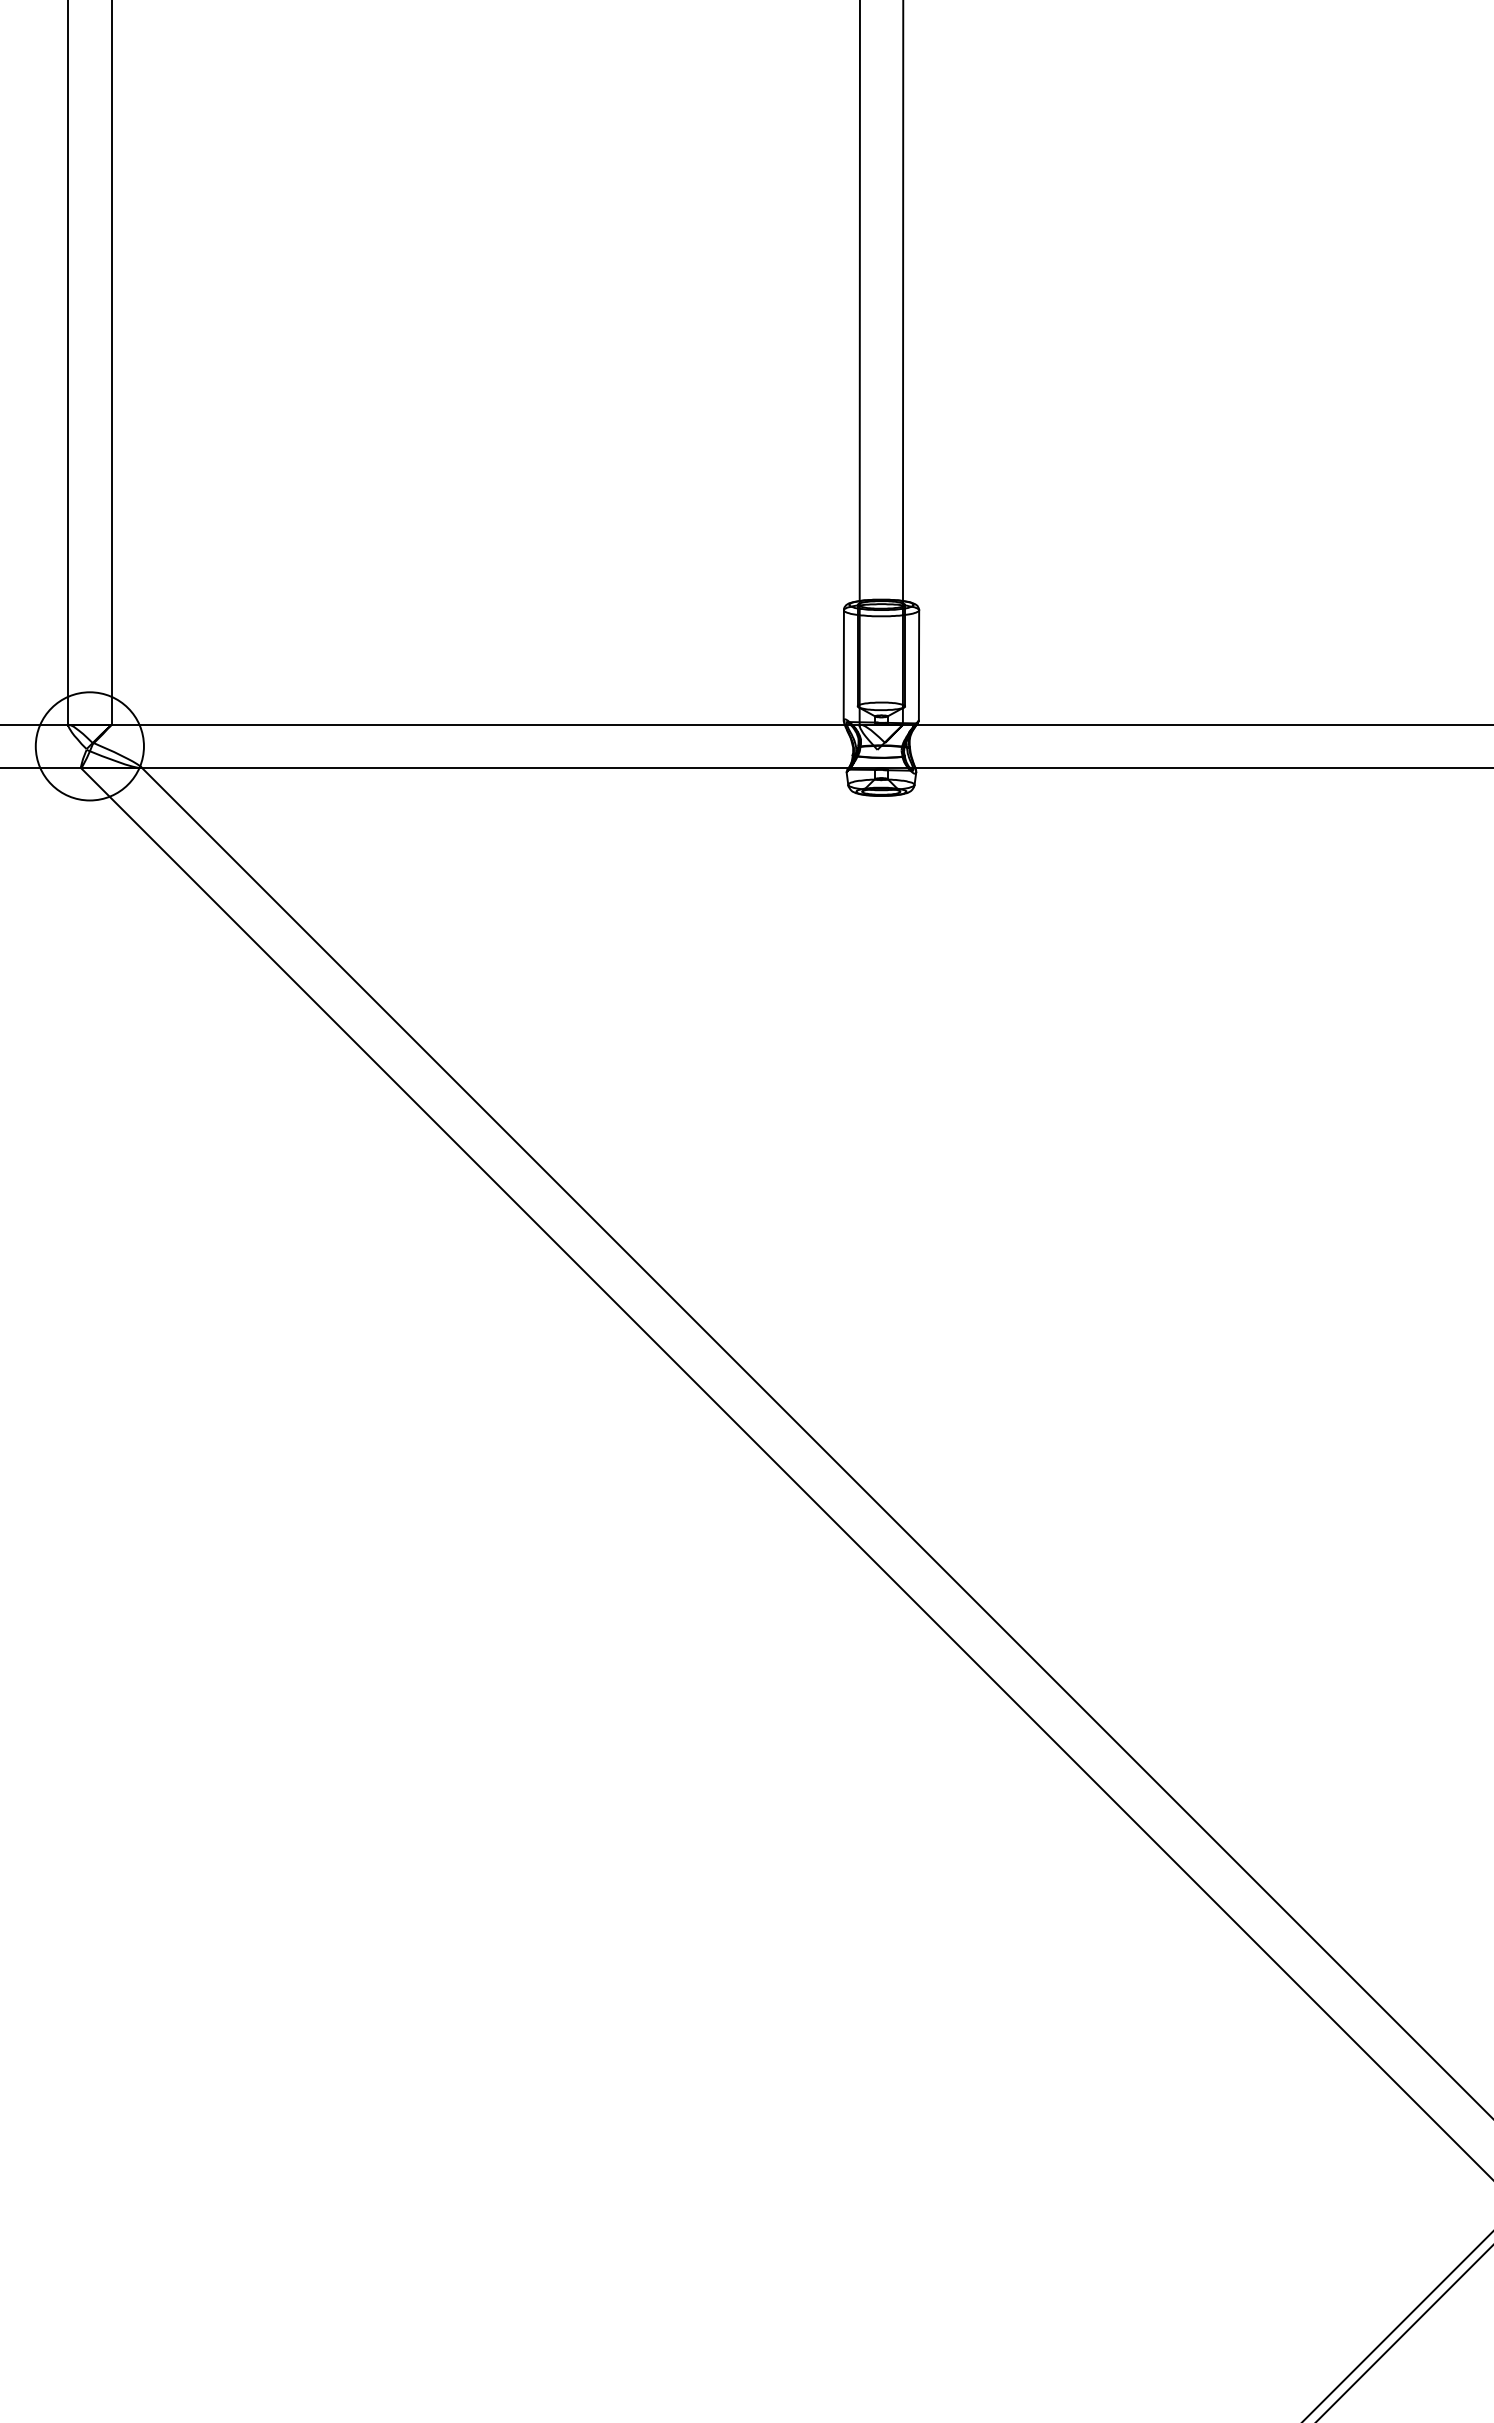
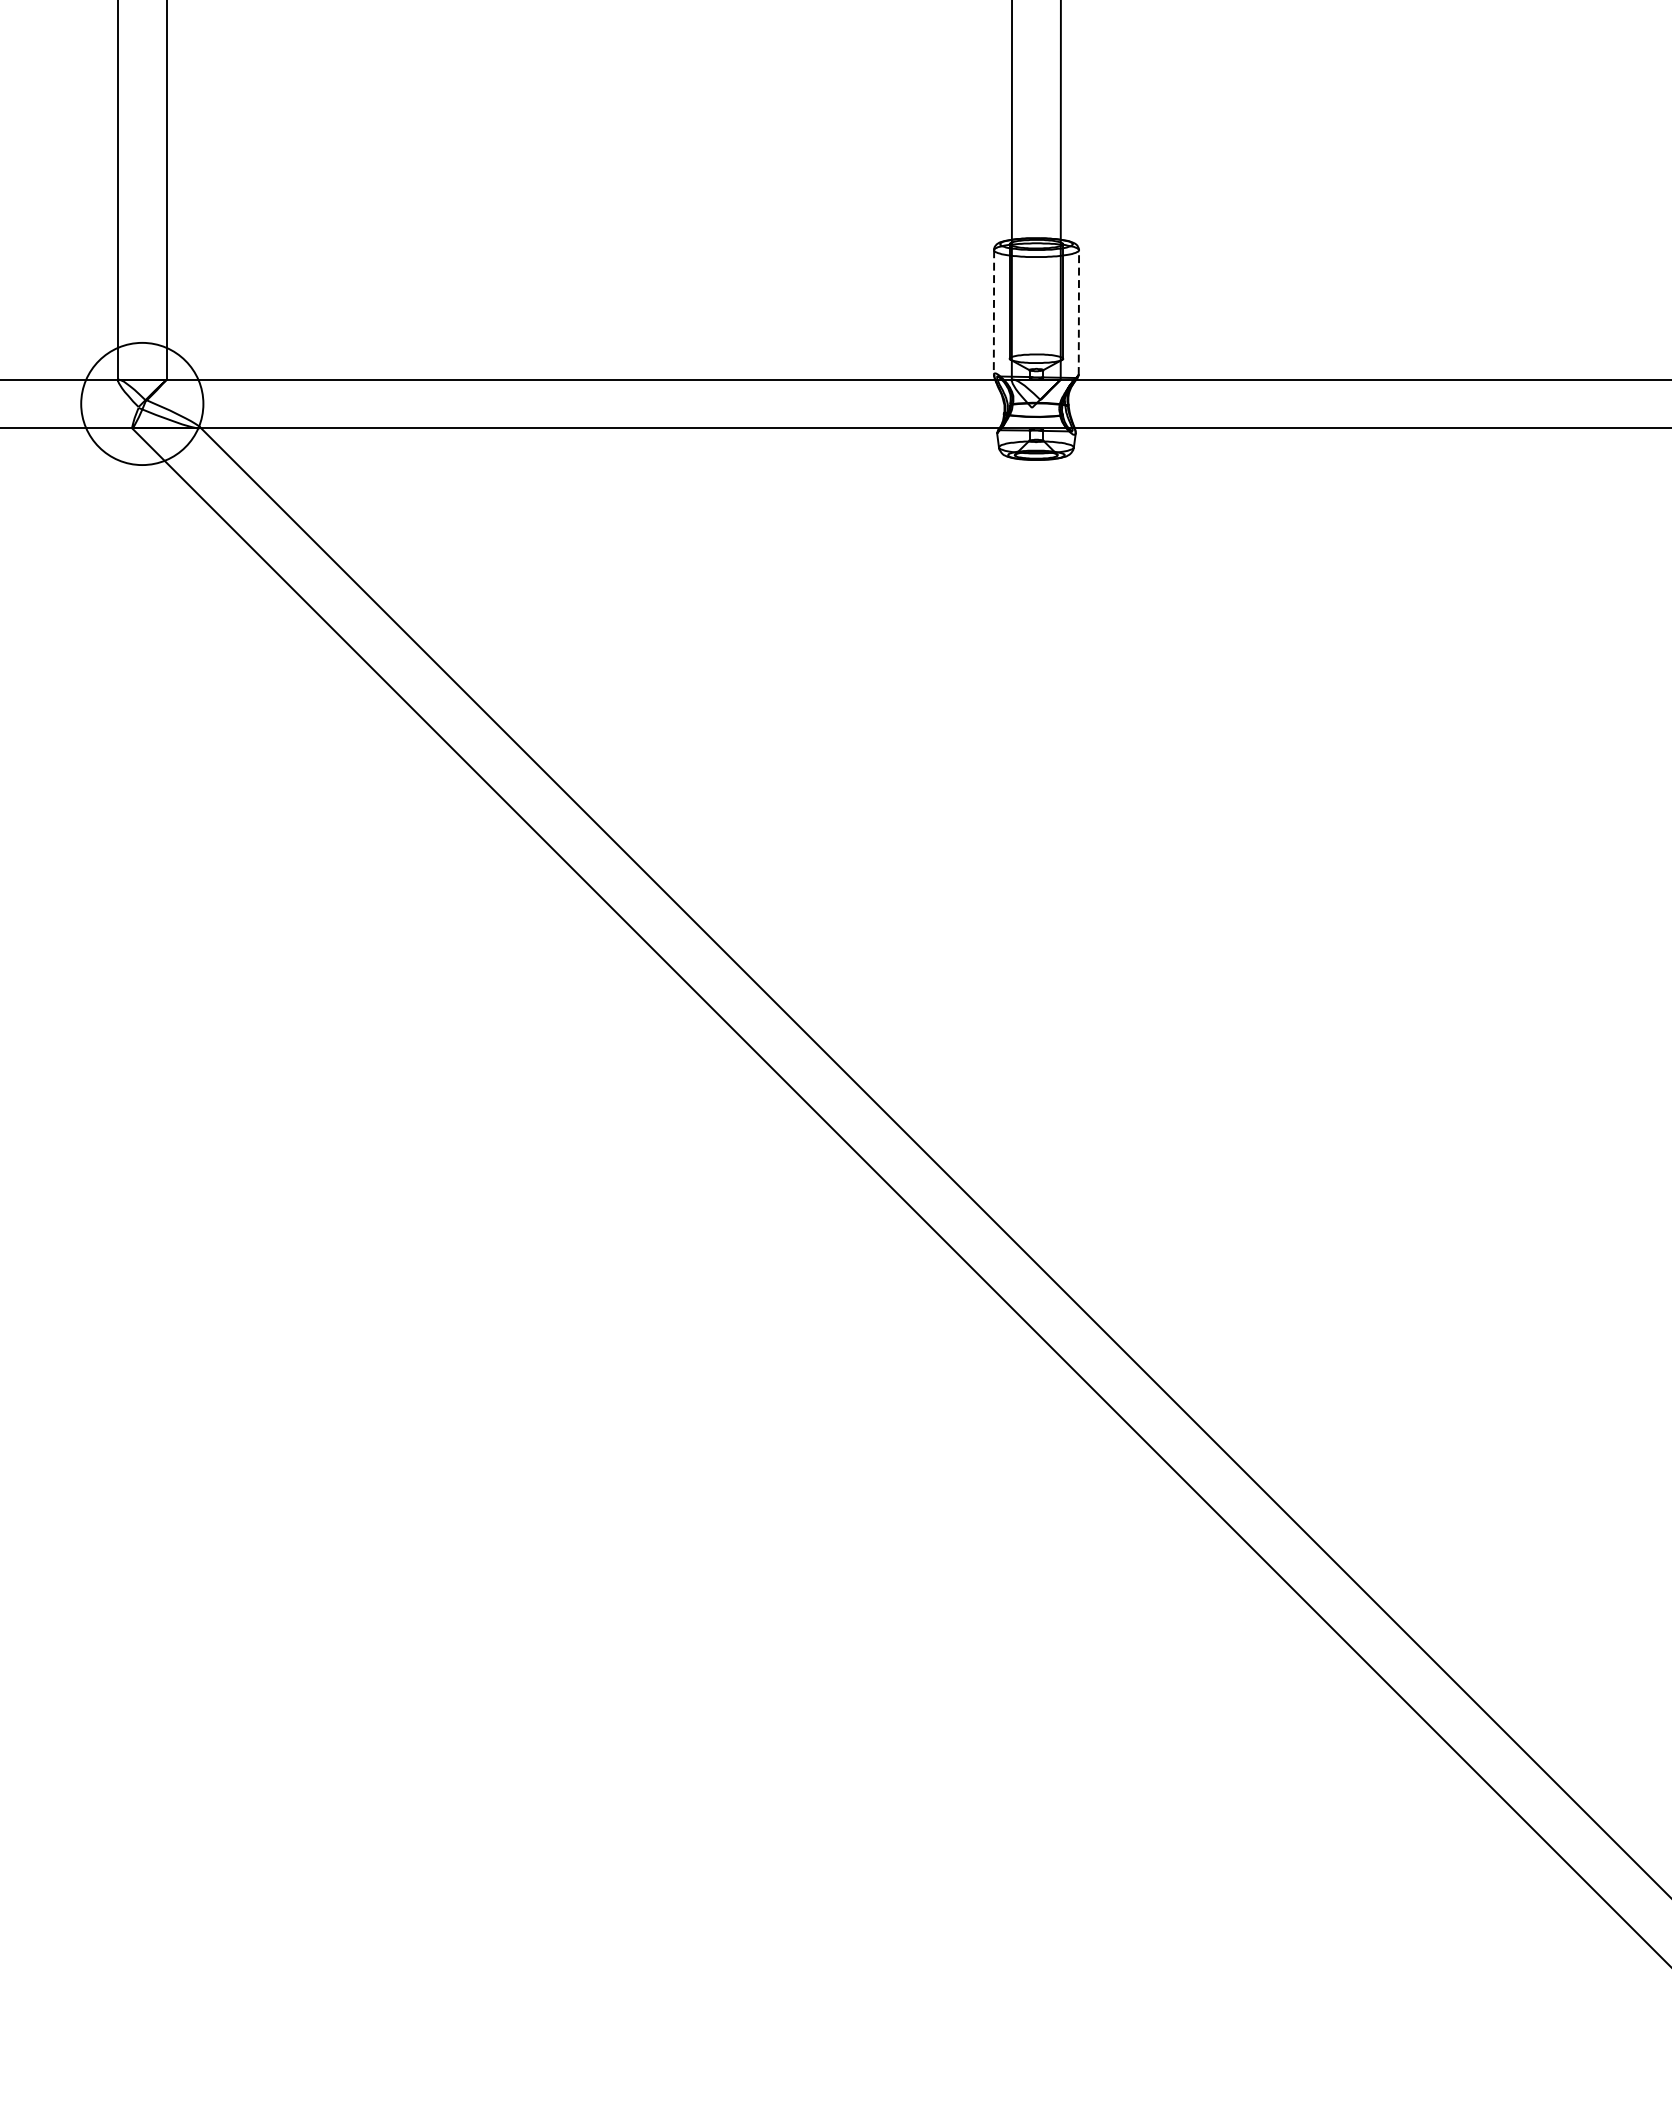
line: (919, 665) -> (1079, 312), solid -> dashed
line: (843, 666) -> (993, 313), solid -> dashed

